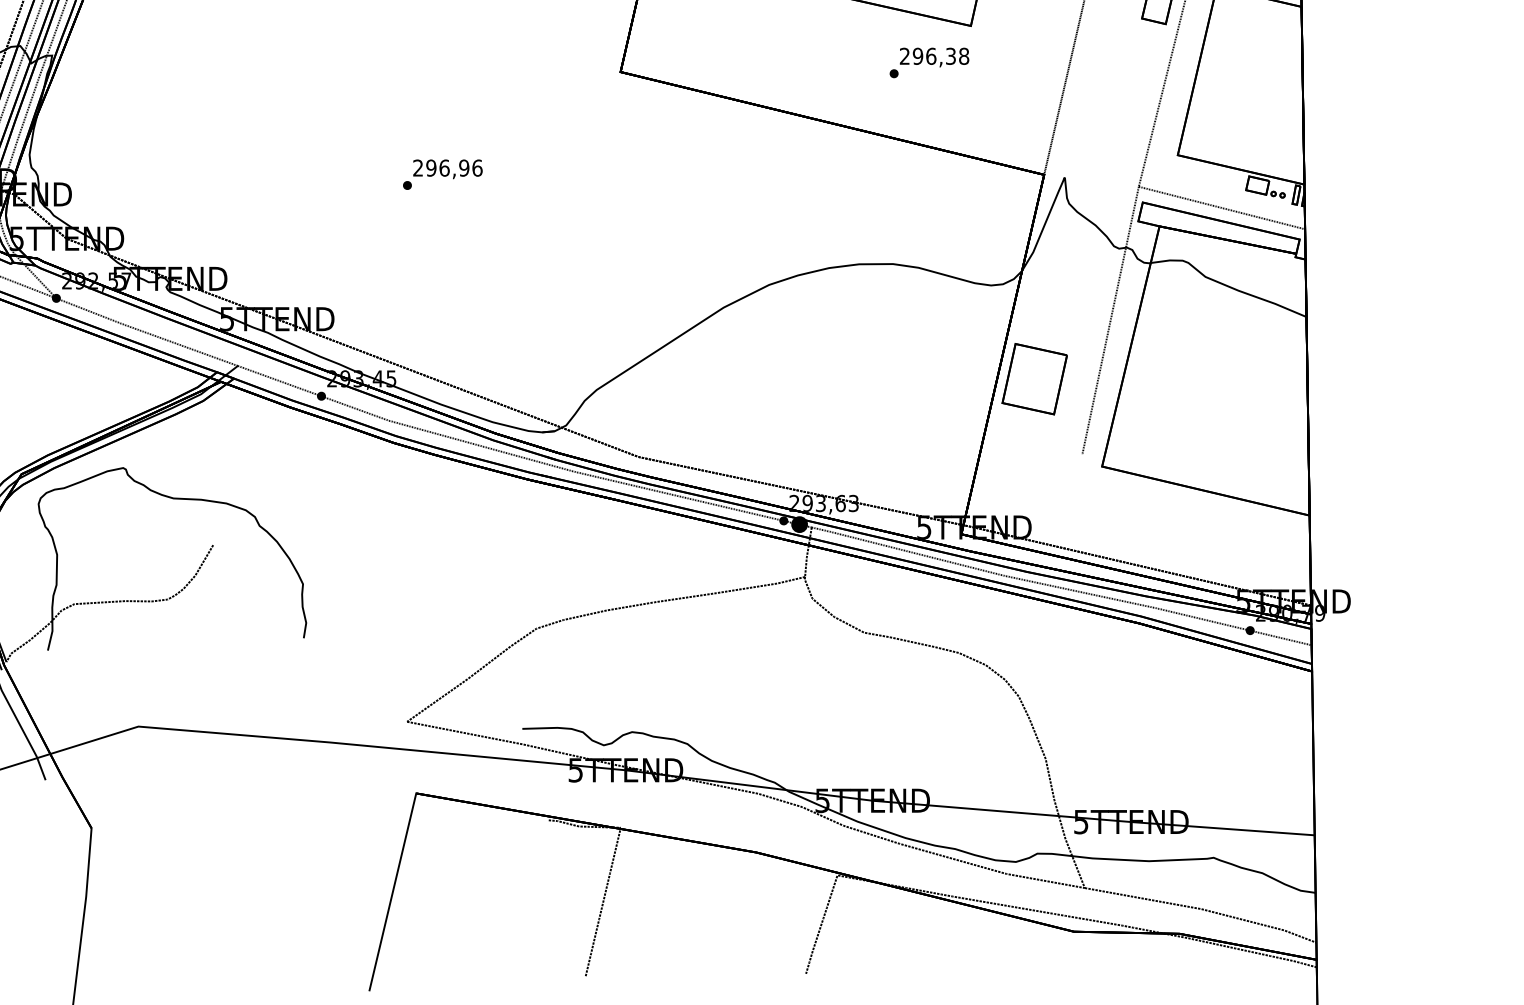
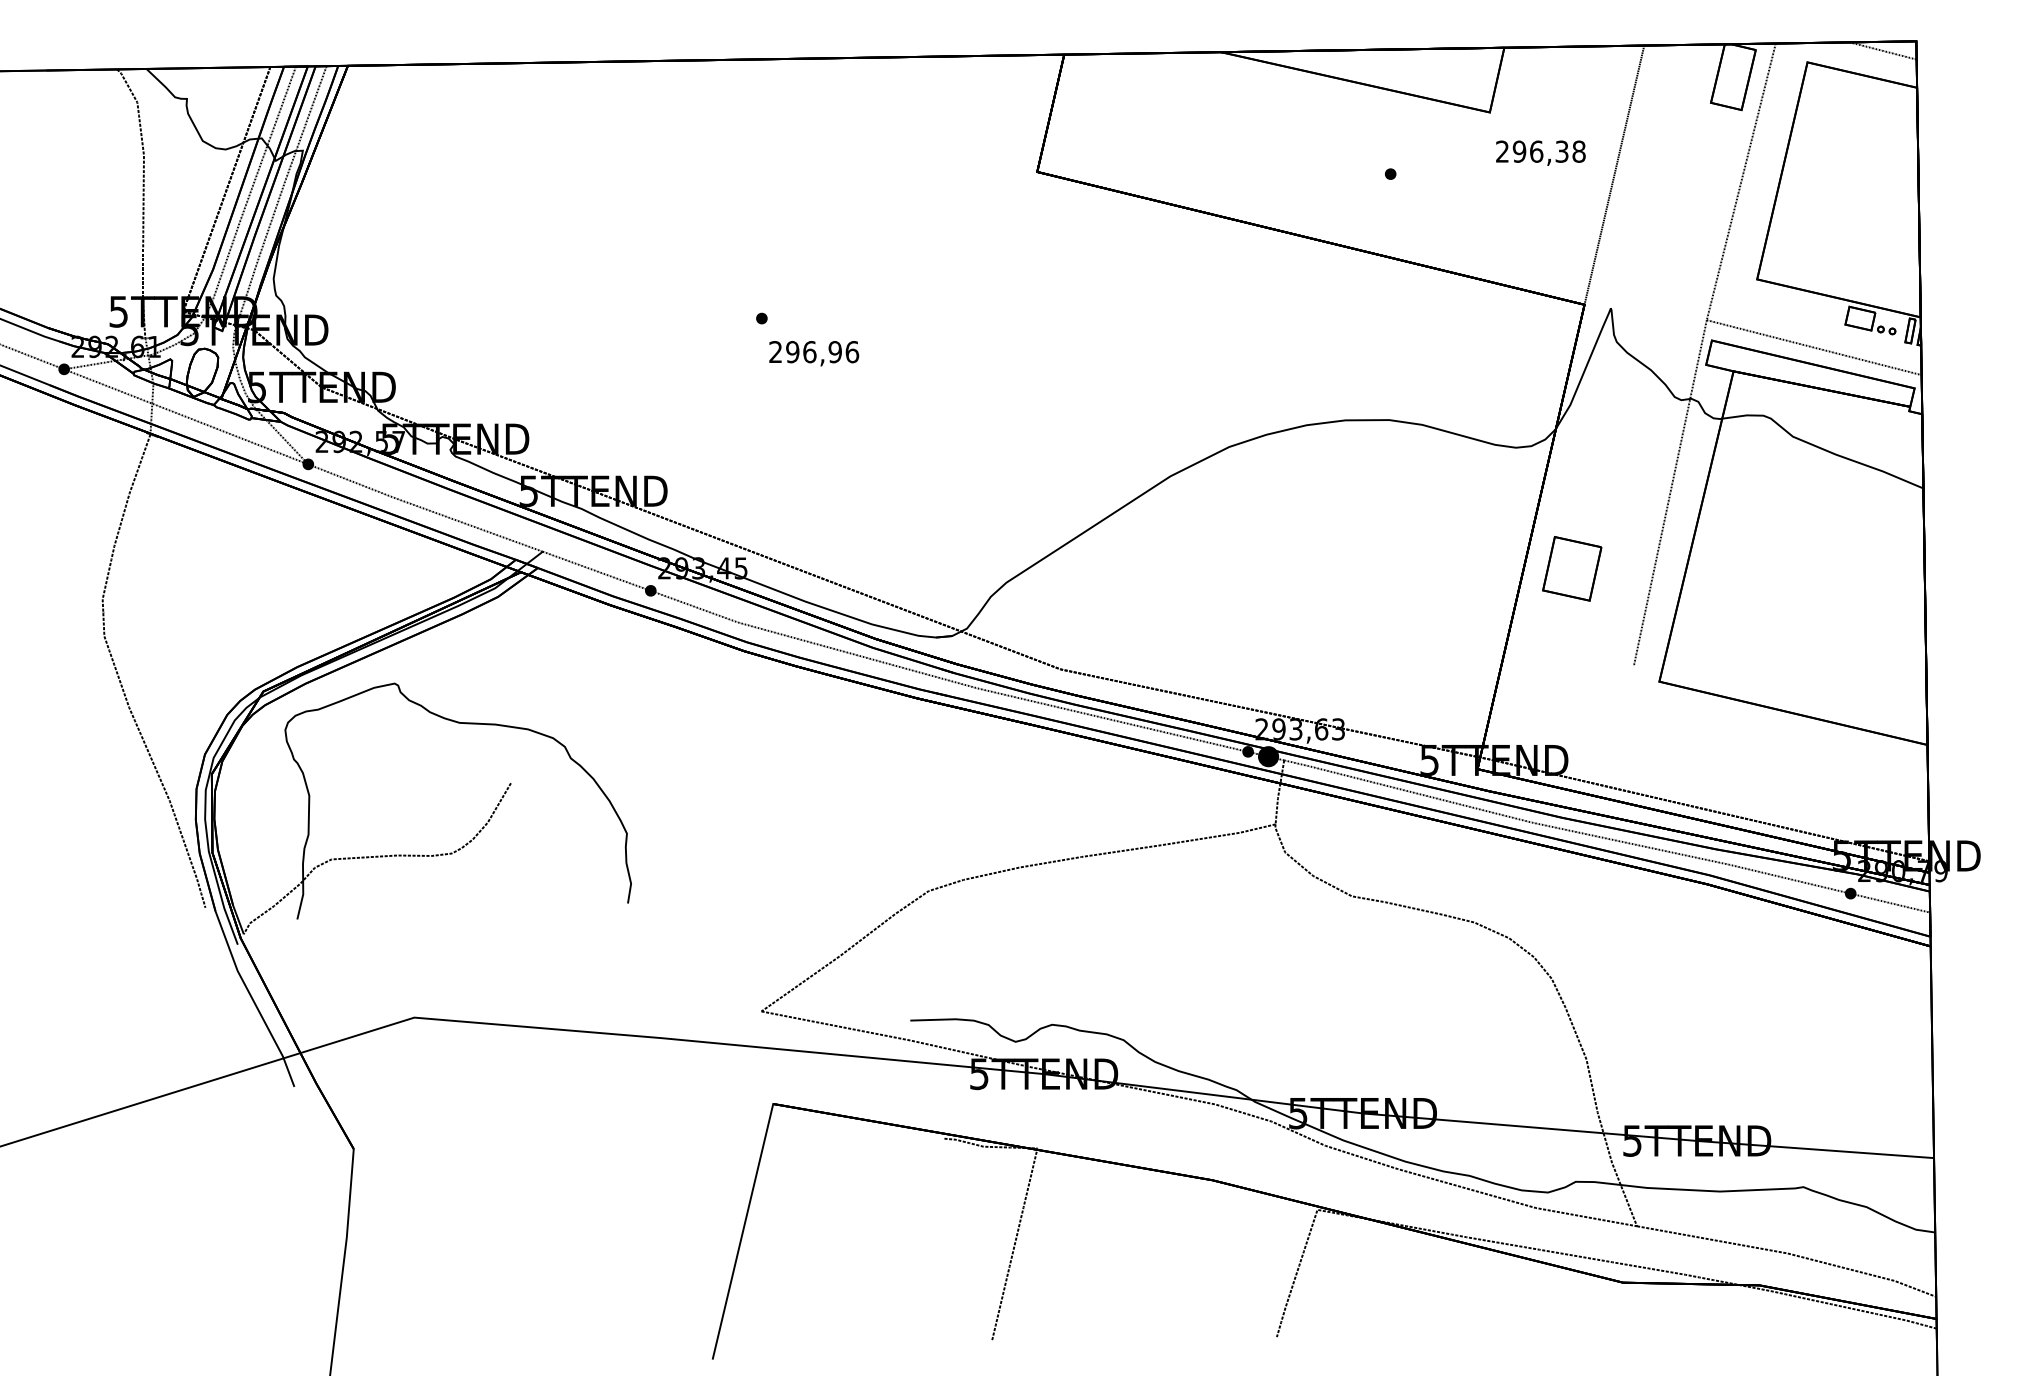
text: (934, 56) -> (1540, 152), moved
text: (448, 169) -> (814, 353), moved
part: (1034, 378) -> (1571, 568), size x0.7

